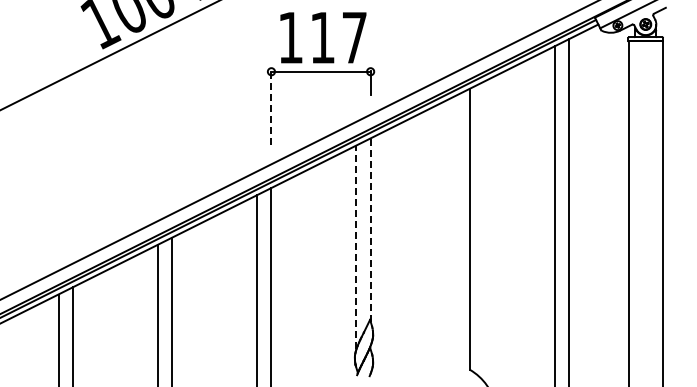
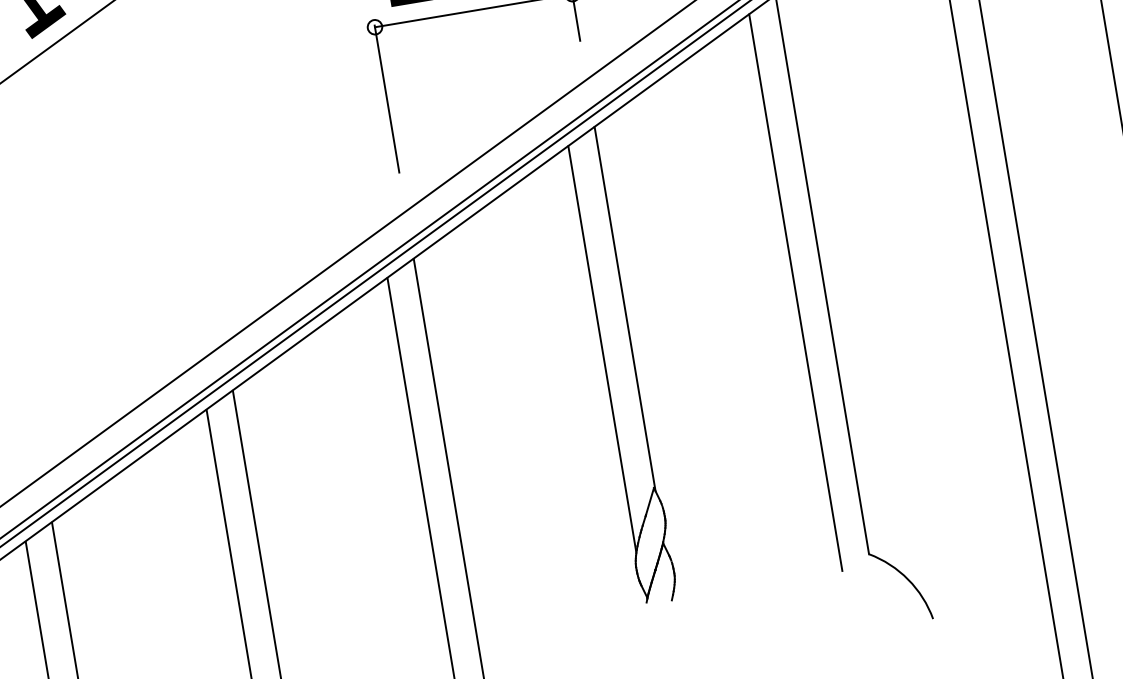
line: (271, 107) -> (387, 98), dashed -> solid
line: (370, 229) -> (624, 308), dashed -> solid
line: (455, 235) -> (795, 291), added
line: (356, 247) -> (602, 348), dashed -> solid

